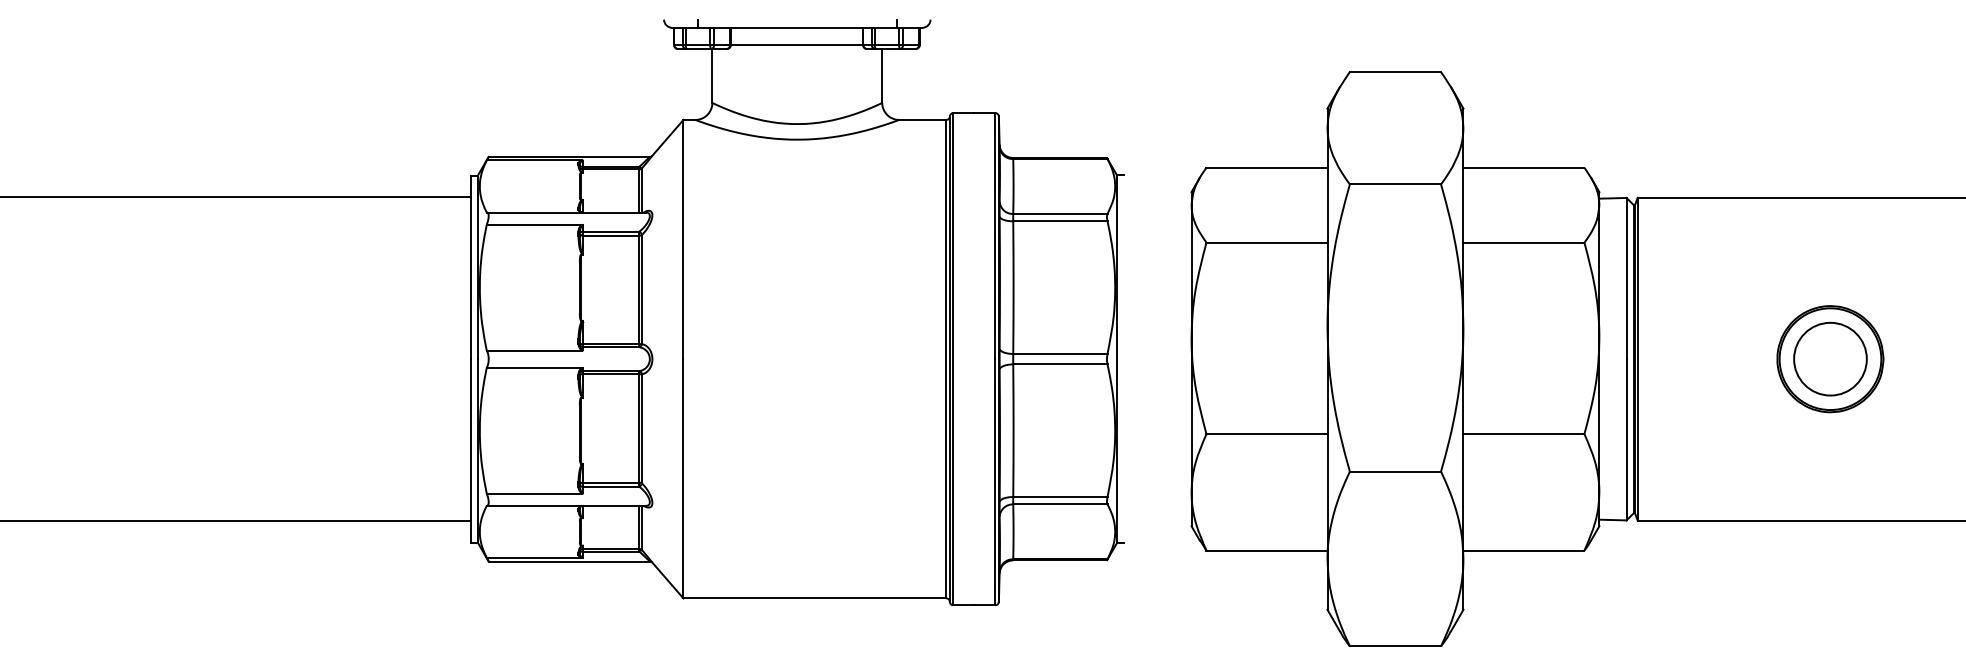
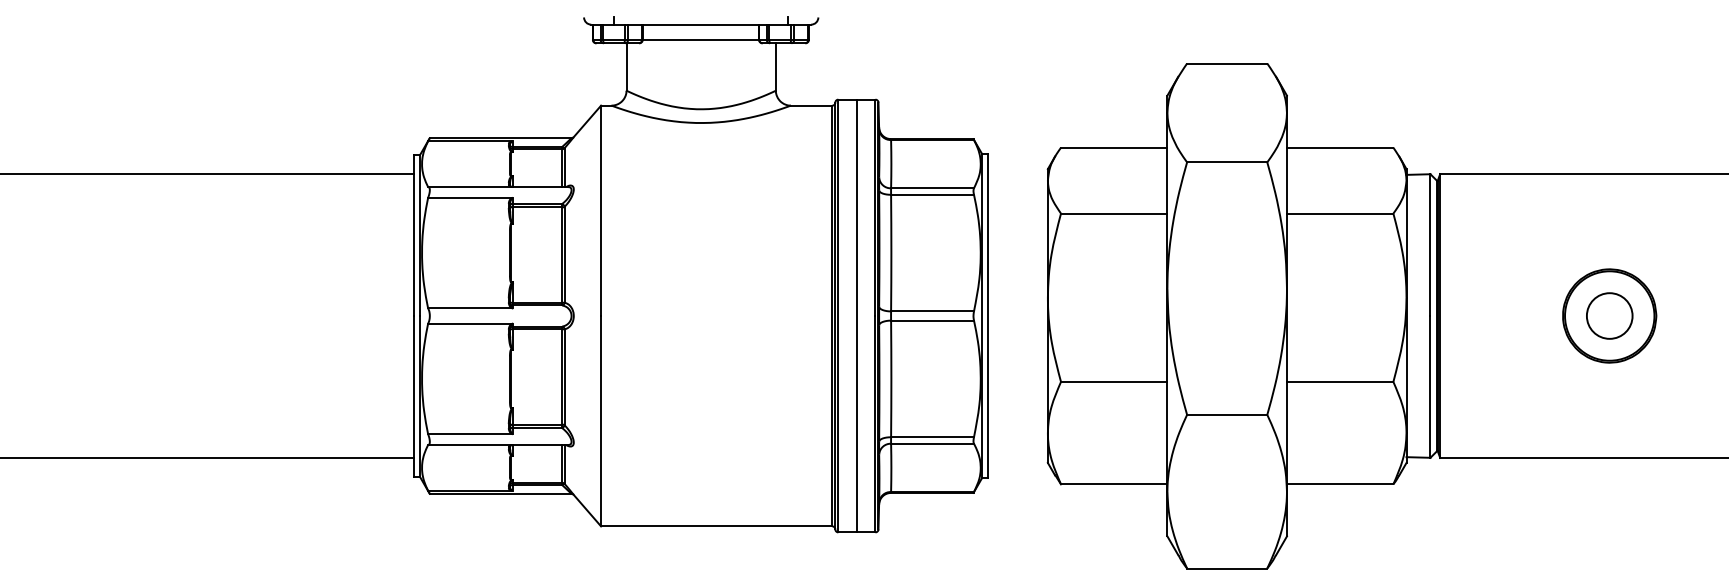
line: (973, 358) -> (856, 315), added
circle: (1830, 358) -> (1609, 315), size x0.71
line: (1124, 359) -> (988, 316), added

